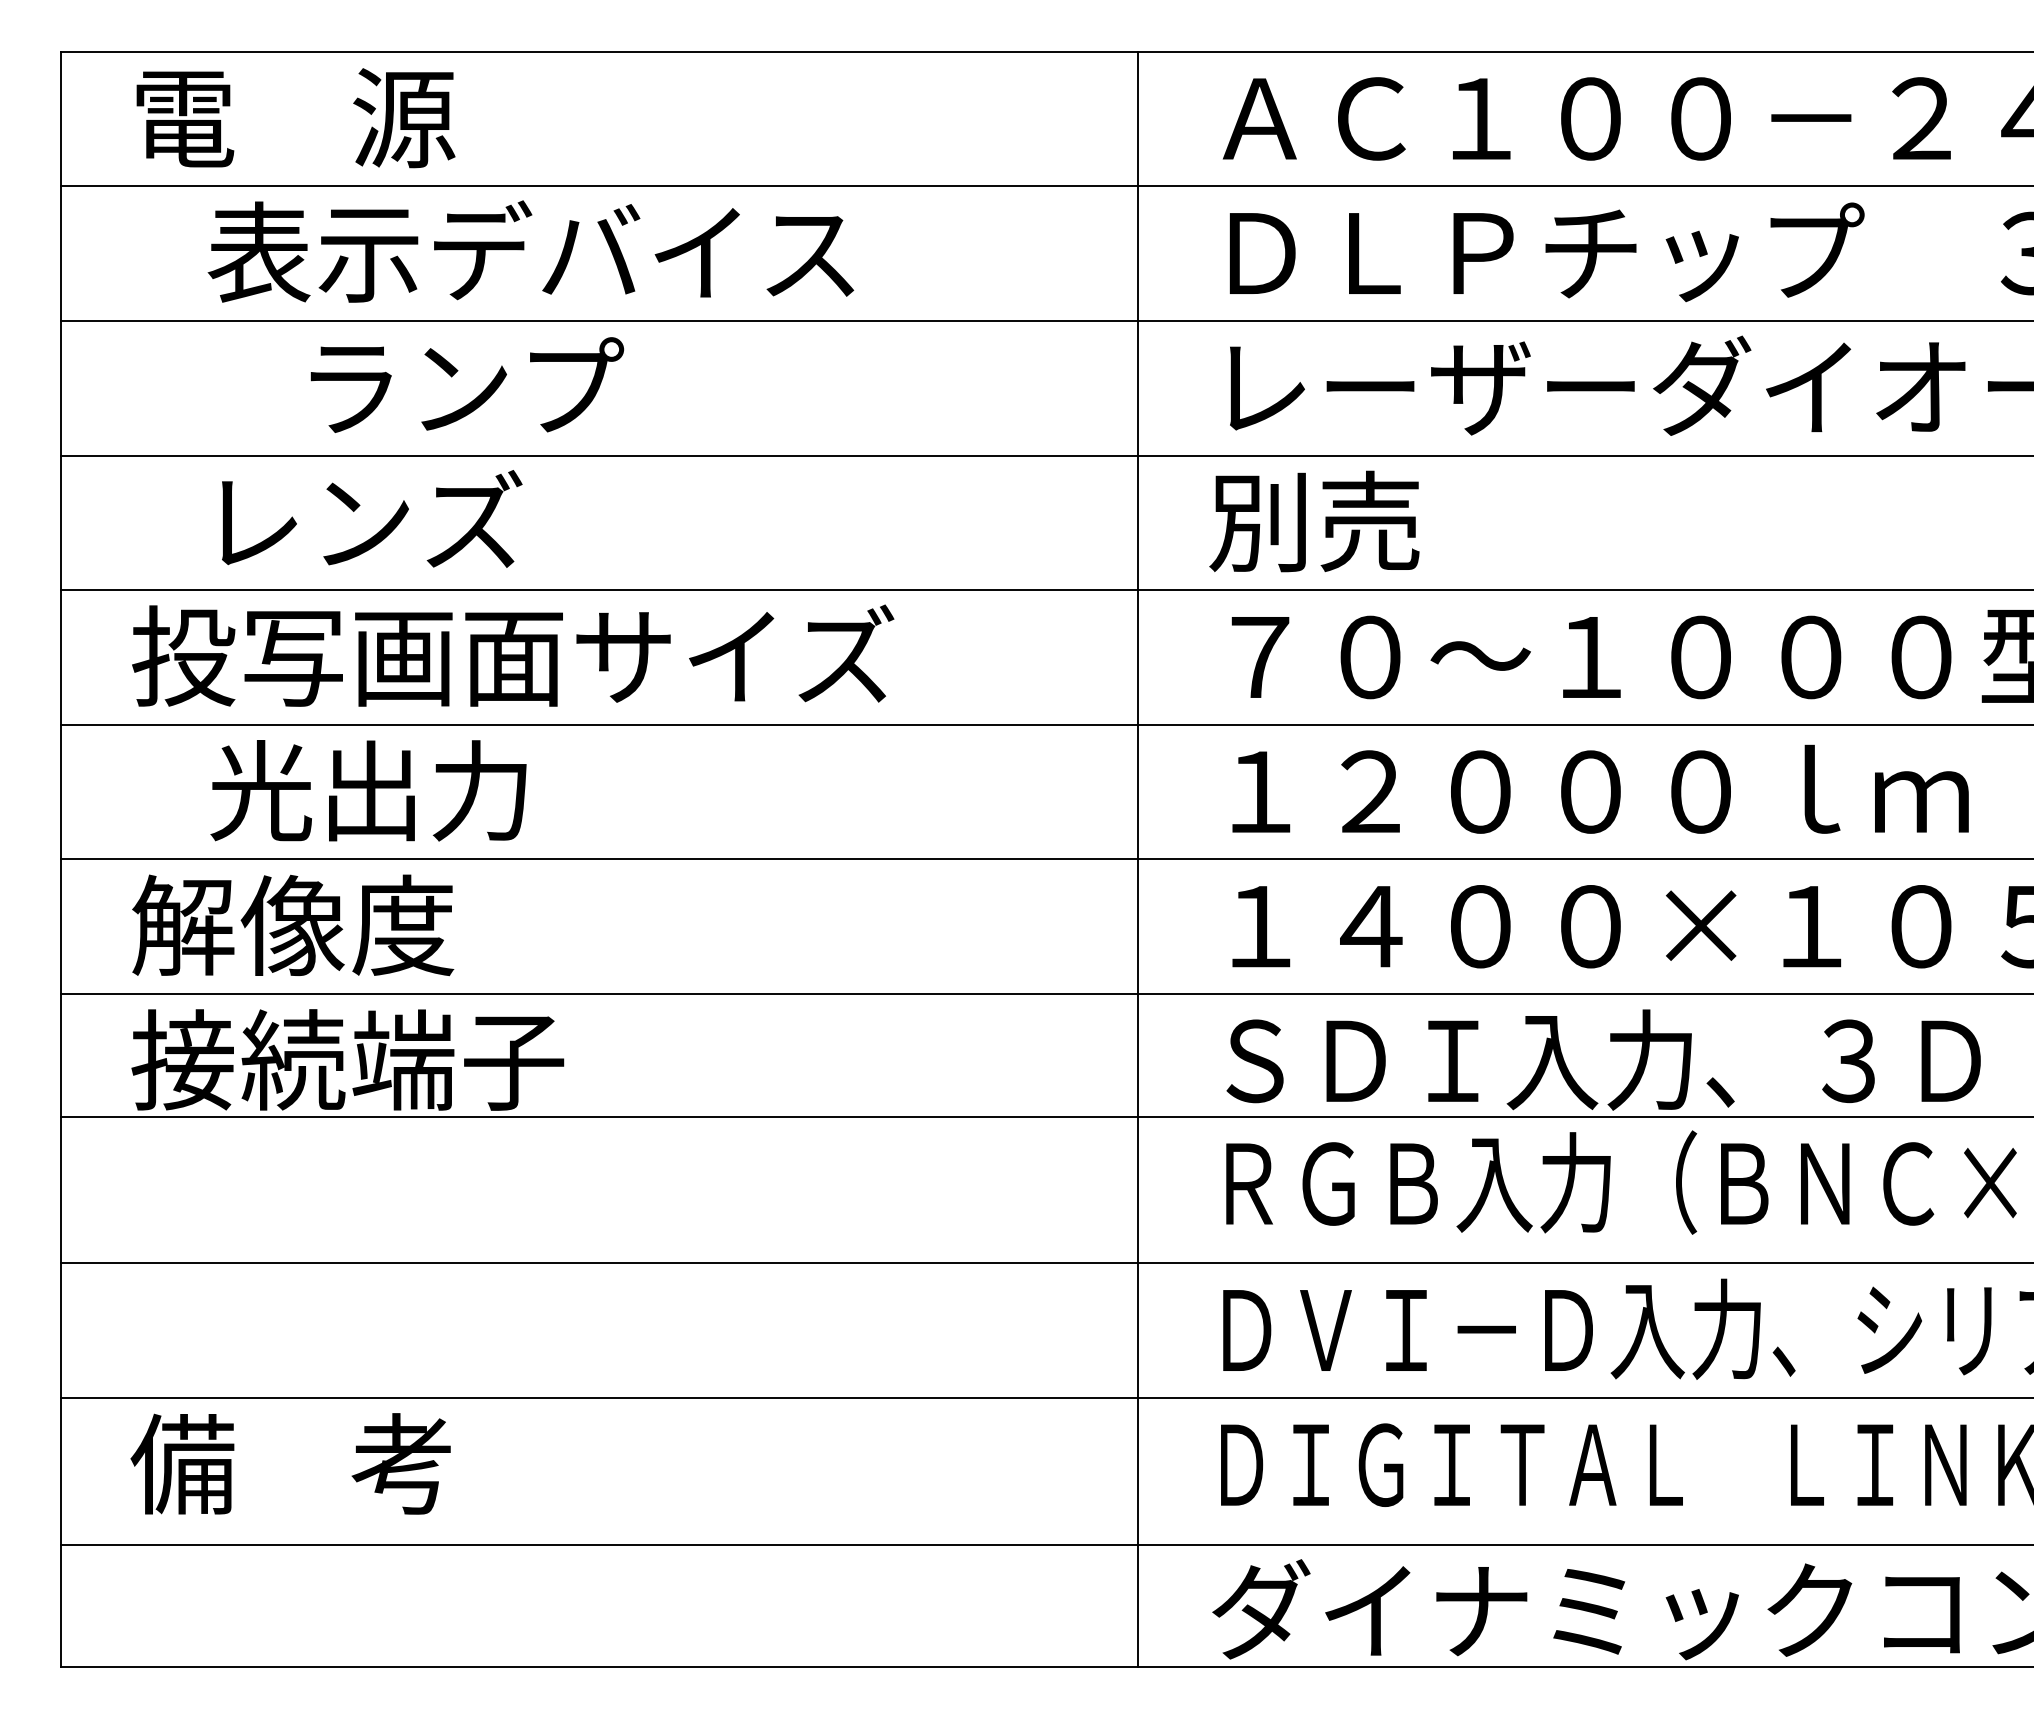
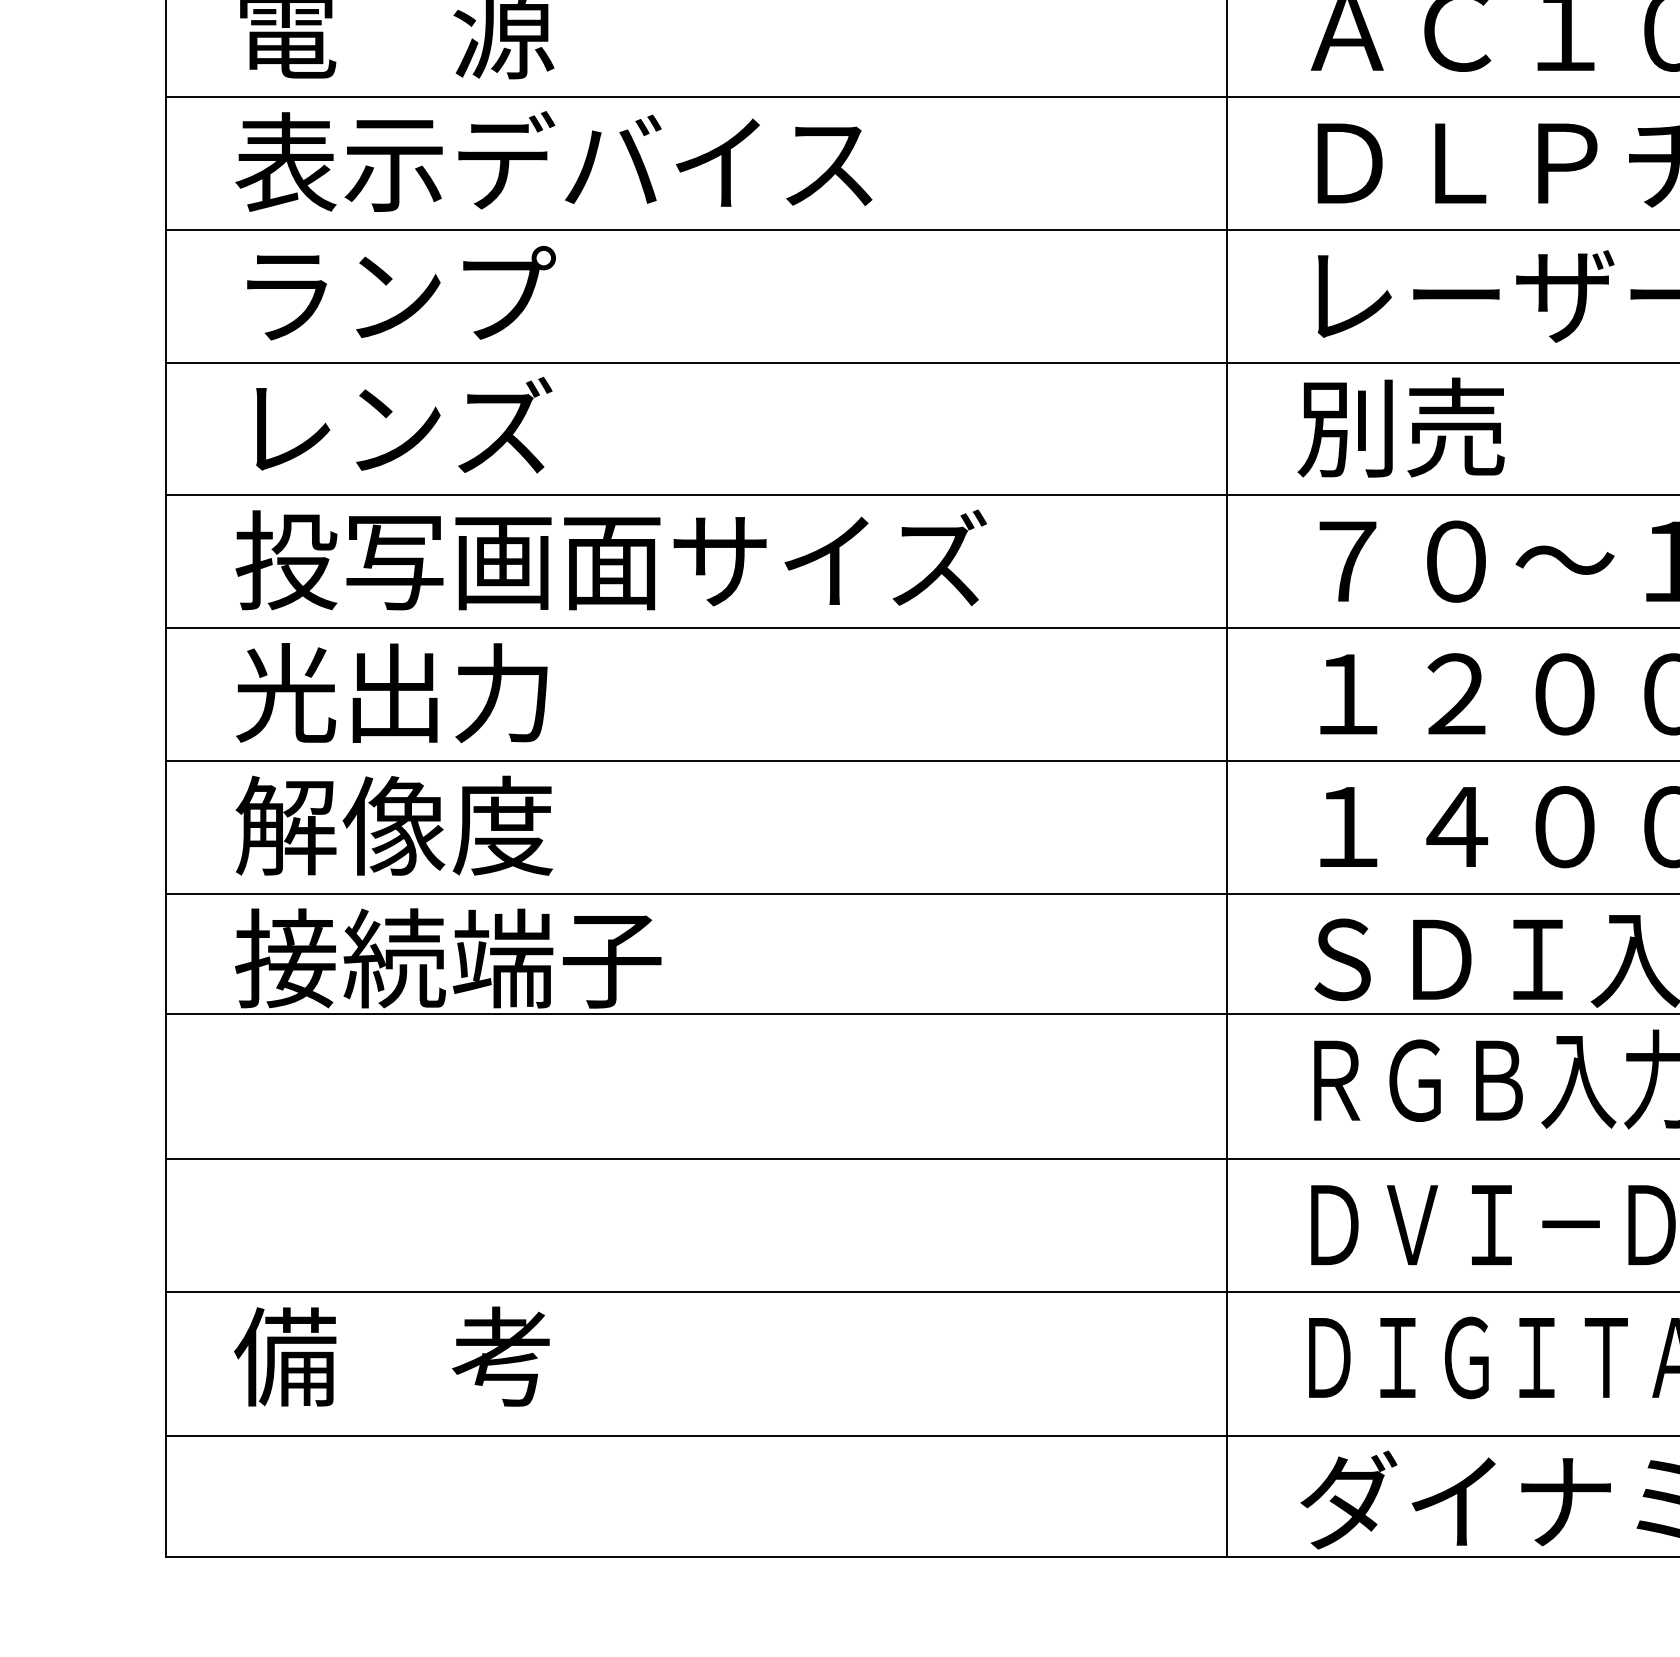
text: (530, 251) -> (553, 161), moved
text: (467, 384) -> (401, 292), moved
text: (372, 518) -> (404, 424), moved
text: (368, 790) -> (391, 692), moved

